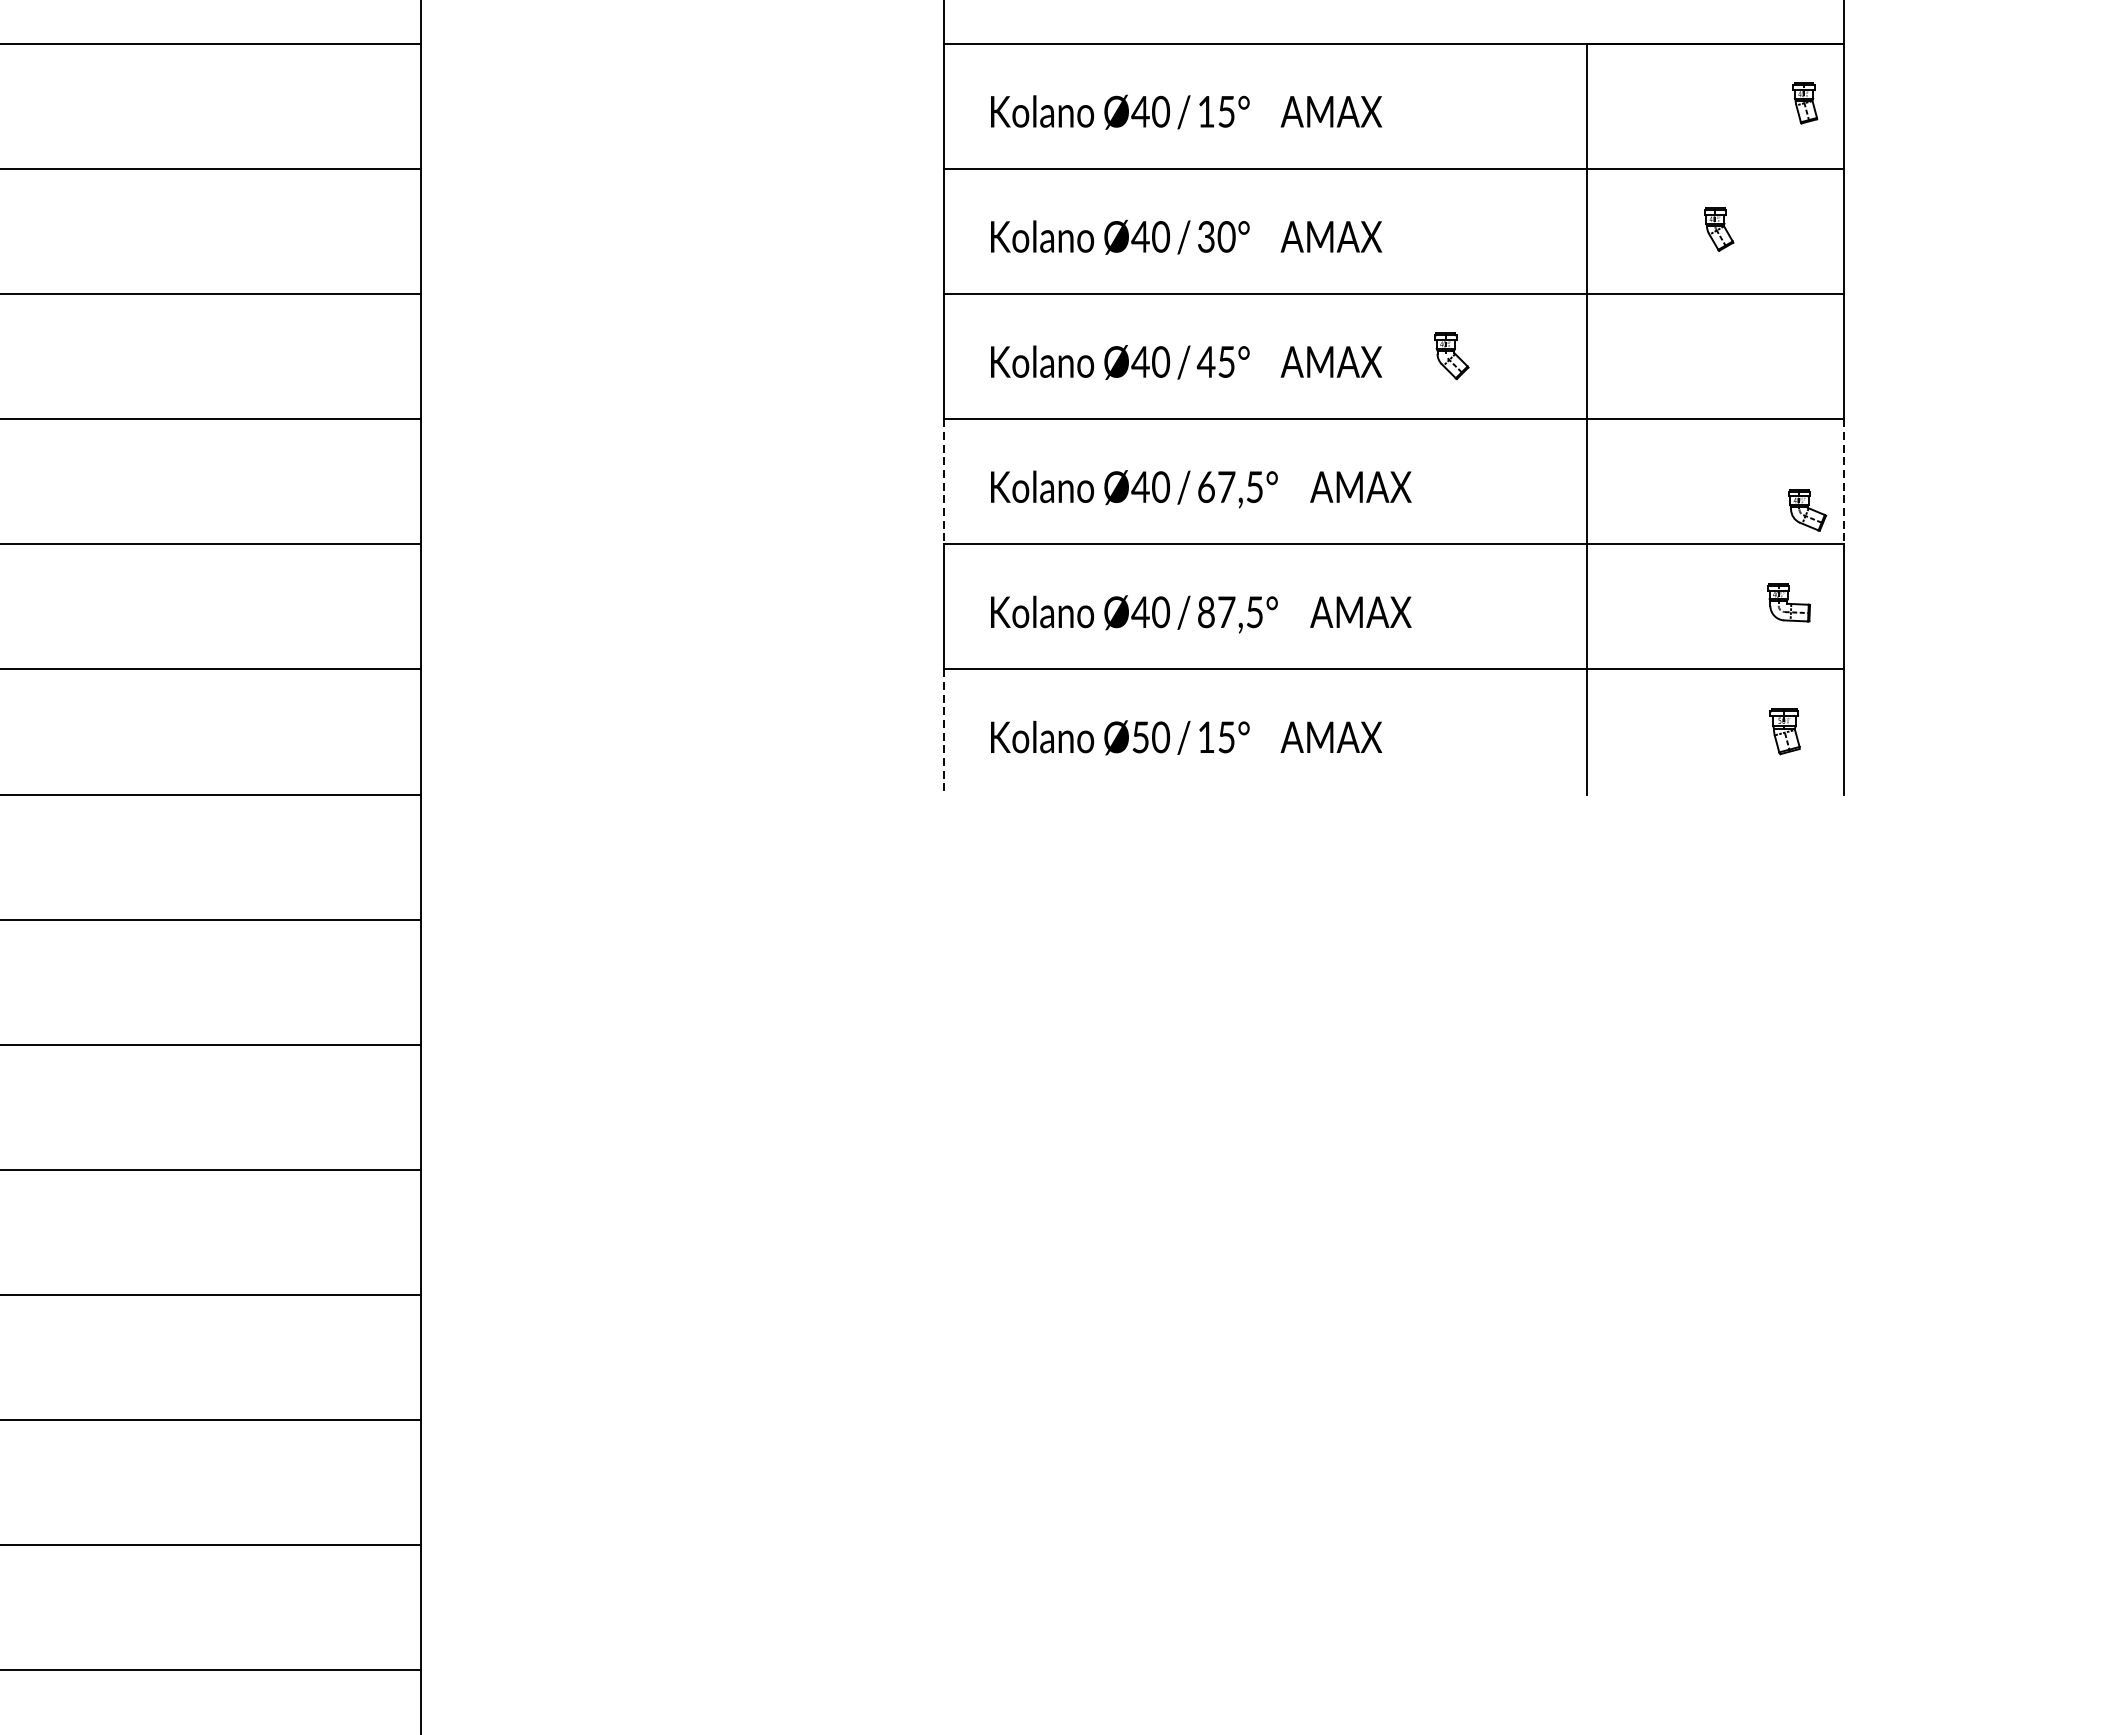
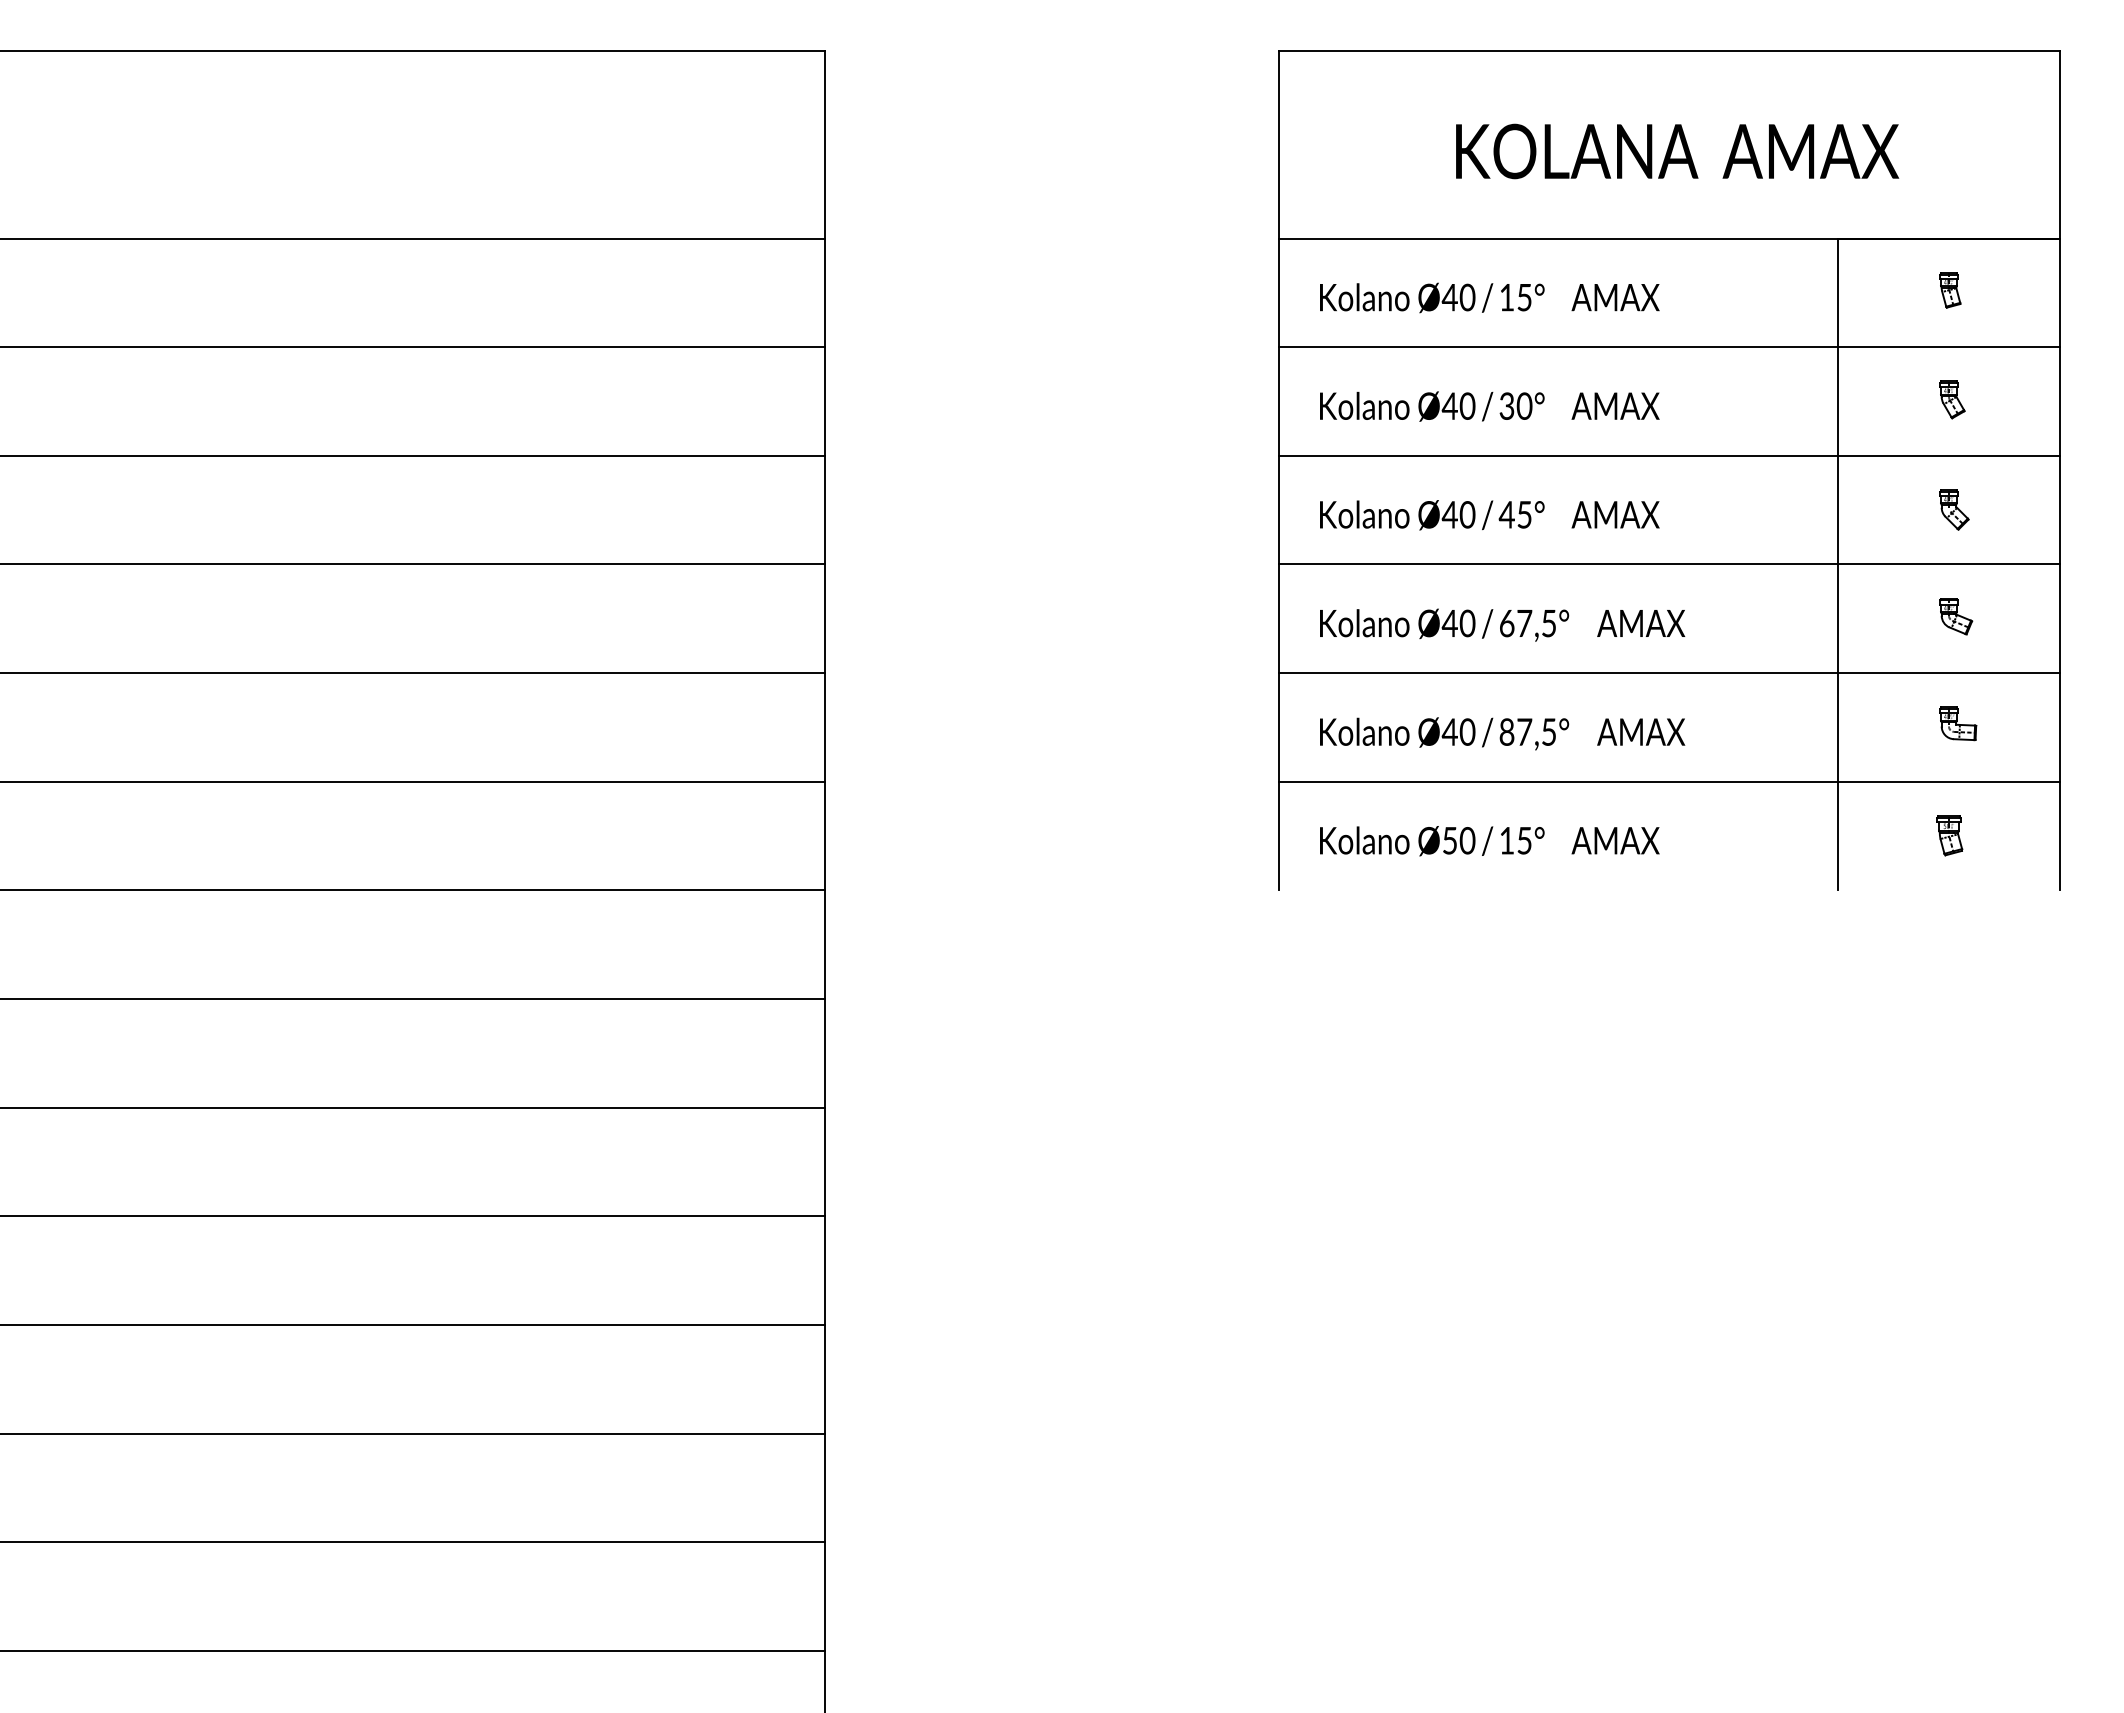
part: (1805, 103) -> (1950, 290), moved
part: (1452, 355) -> (1954, 509), moved
line: (944, 482) -> (1279, 619), dashed -> solid
line: (1843, 482) -> (2060, 619), dashed -> solid
part: (1808, 510) -> (1956, 616), moved
part: (1789, 602) -> (1958, 723), moved
part: (1785, 731) -> (1949, 835), moved
line: (944, 732) -> (1279, 836), dashed -> solid

